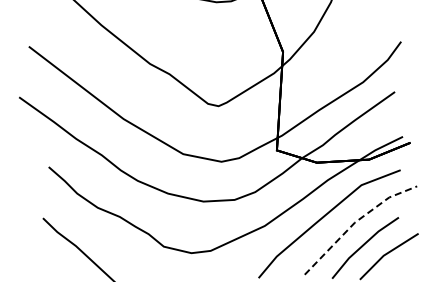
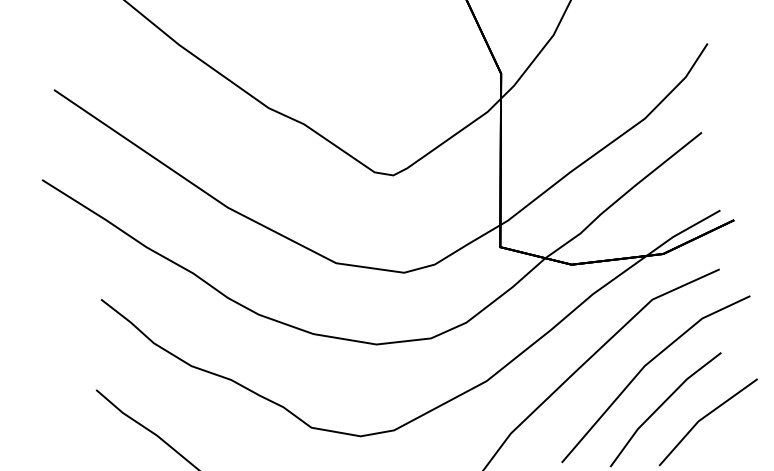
line: (355, 222) -> (645, 365), dashed -> solid

